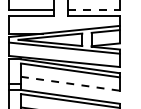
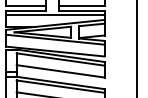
line: (95, 9) -> (82, 5), dashed -> solid
line: (64, 20) -> (55, 15), added
line: (71, 83) -> (61, 71), dashed -> solid

